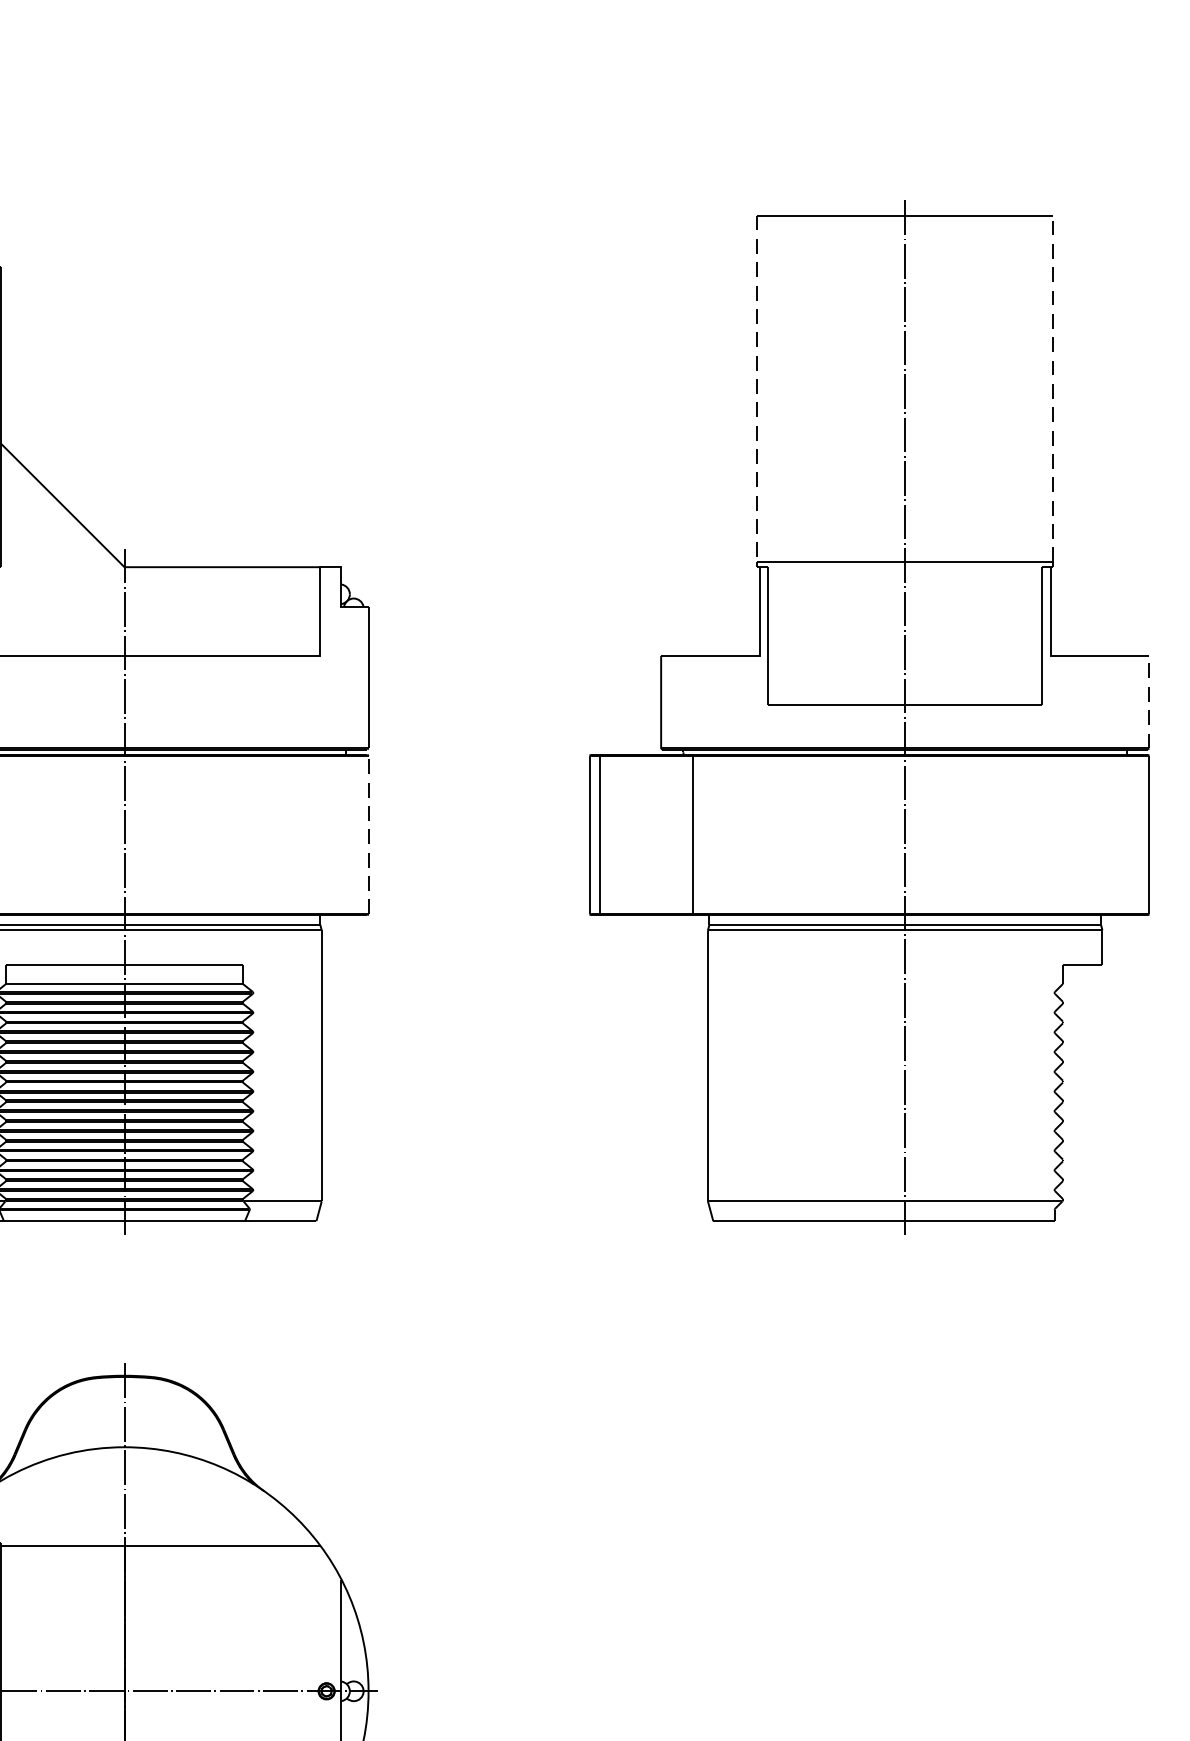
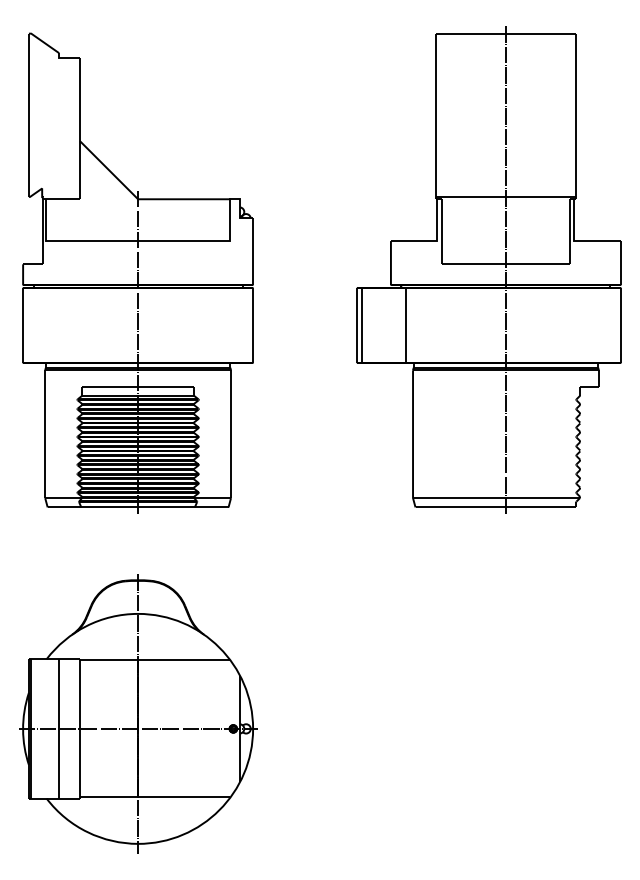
line: (757, 389) -> (436, 115), dashed -> solid
line: (1052, 389) -> (575, 115), dashed -> solid
line: (1148, 701) -> (620, 262), dashed -> solid
line: (369, 832) -> (253, 324), dashed -> solid

